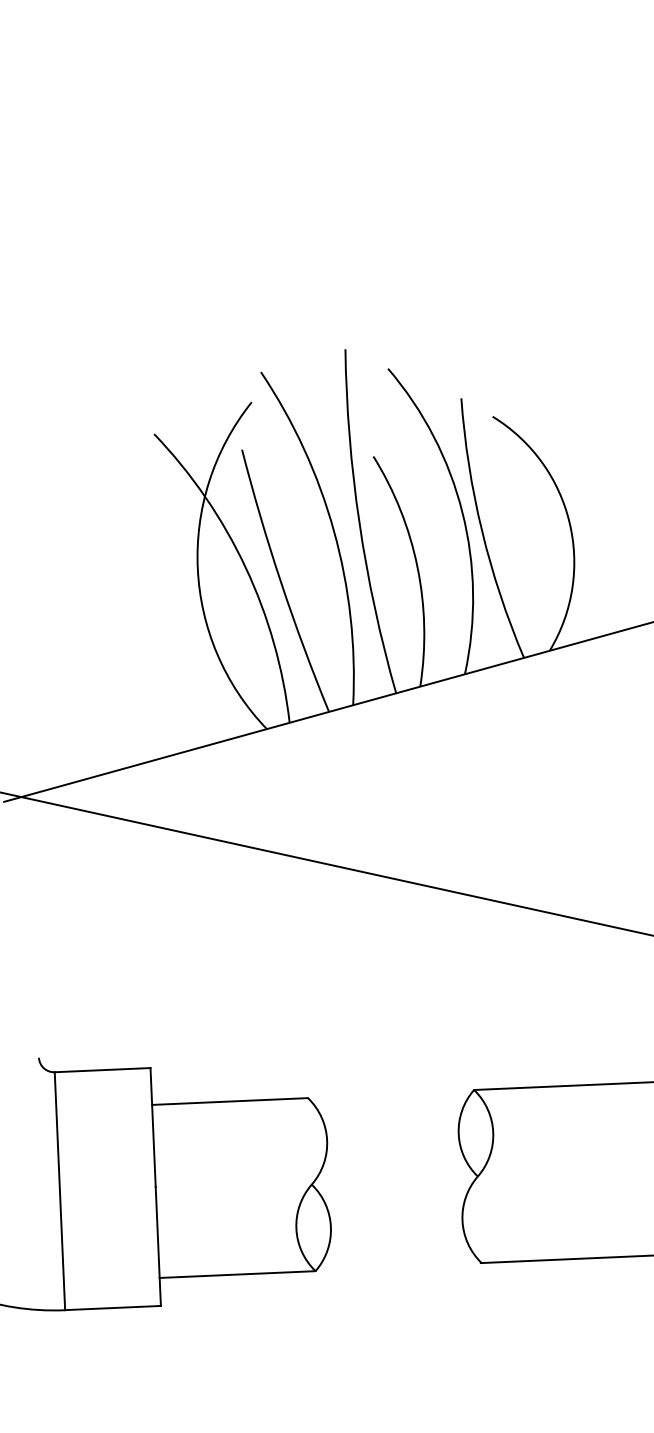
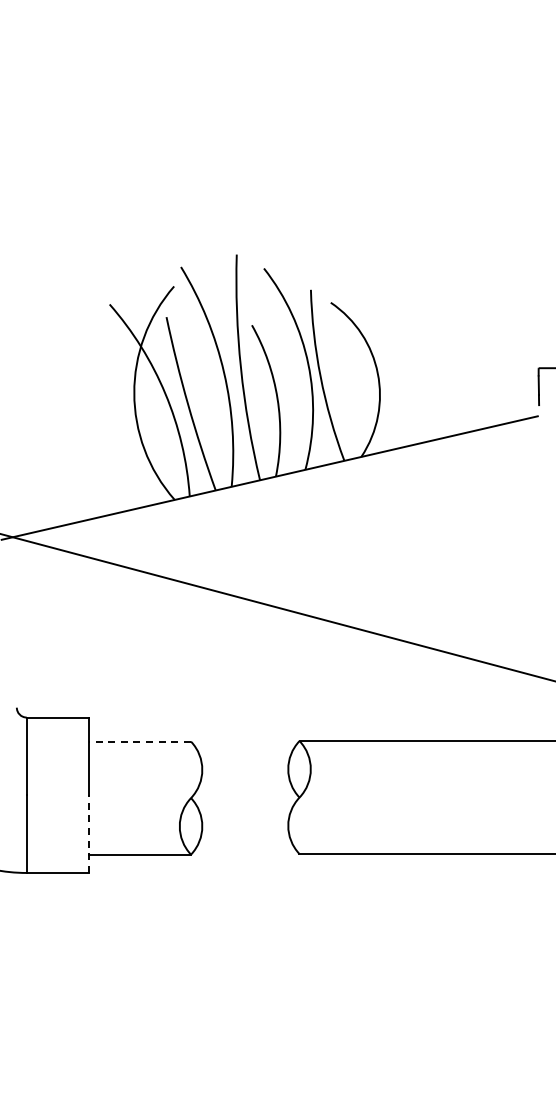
line: (230, 1101) -> (140, 741), solid -> dashed
line: (158, 1247) -> (89, 834), solid -> dashed

